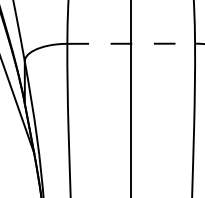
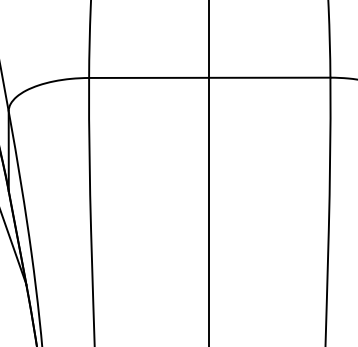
line: (131, 43) -> (210, 77), dashed -> solid

